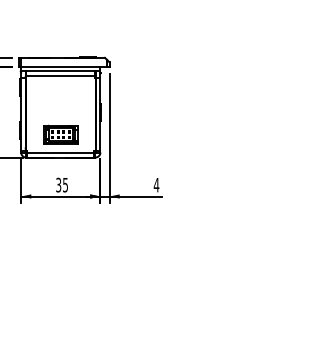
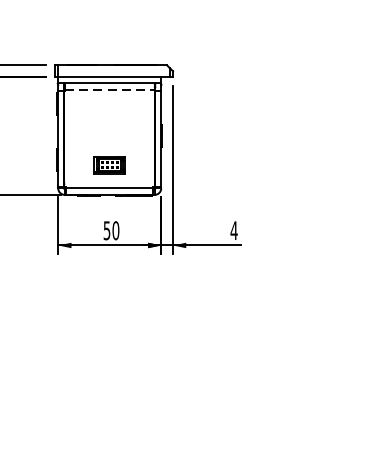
line: (60, 76) -> (109, 89), solid -> dashed
part: (60, 134) -> (109, 164), size x0.7
text: (62, 184) -> (111, 229), 35 -> 50

